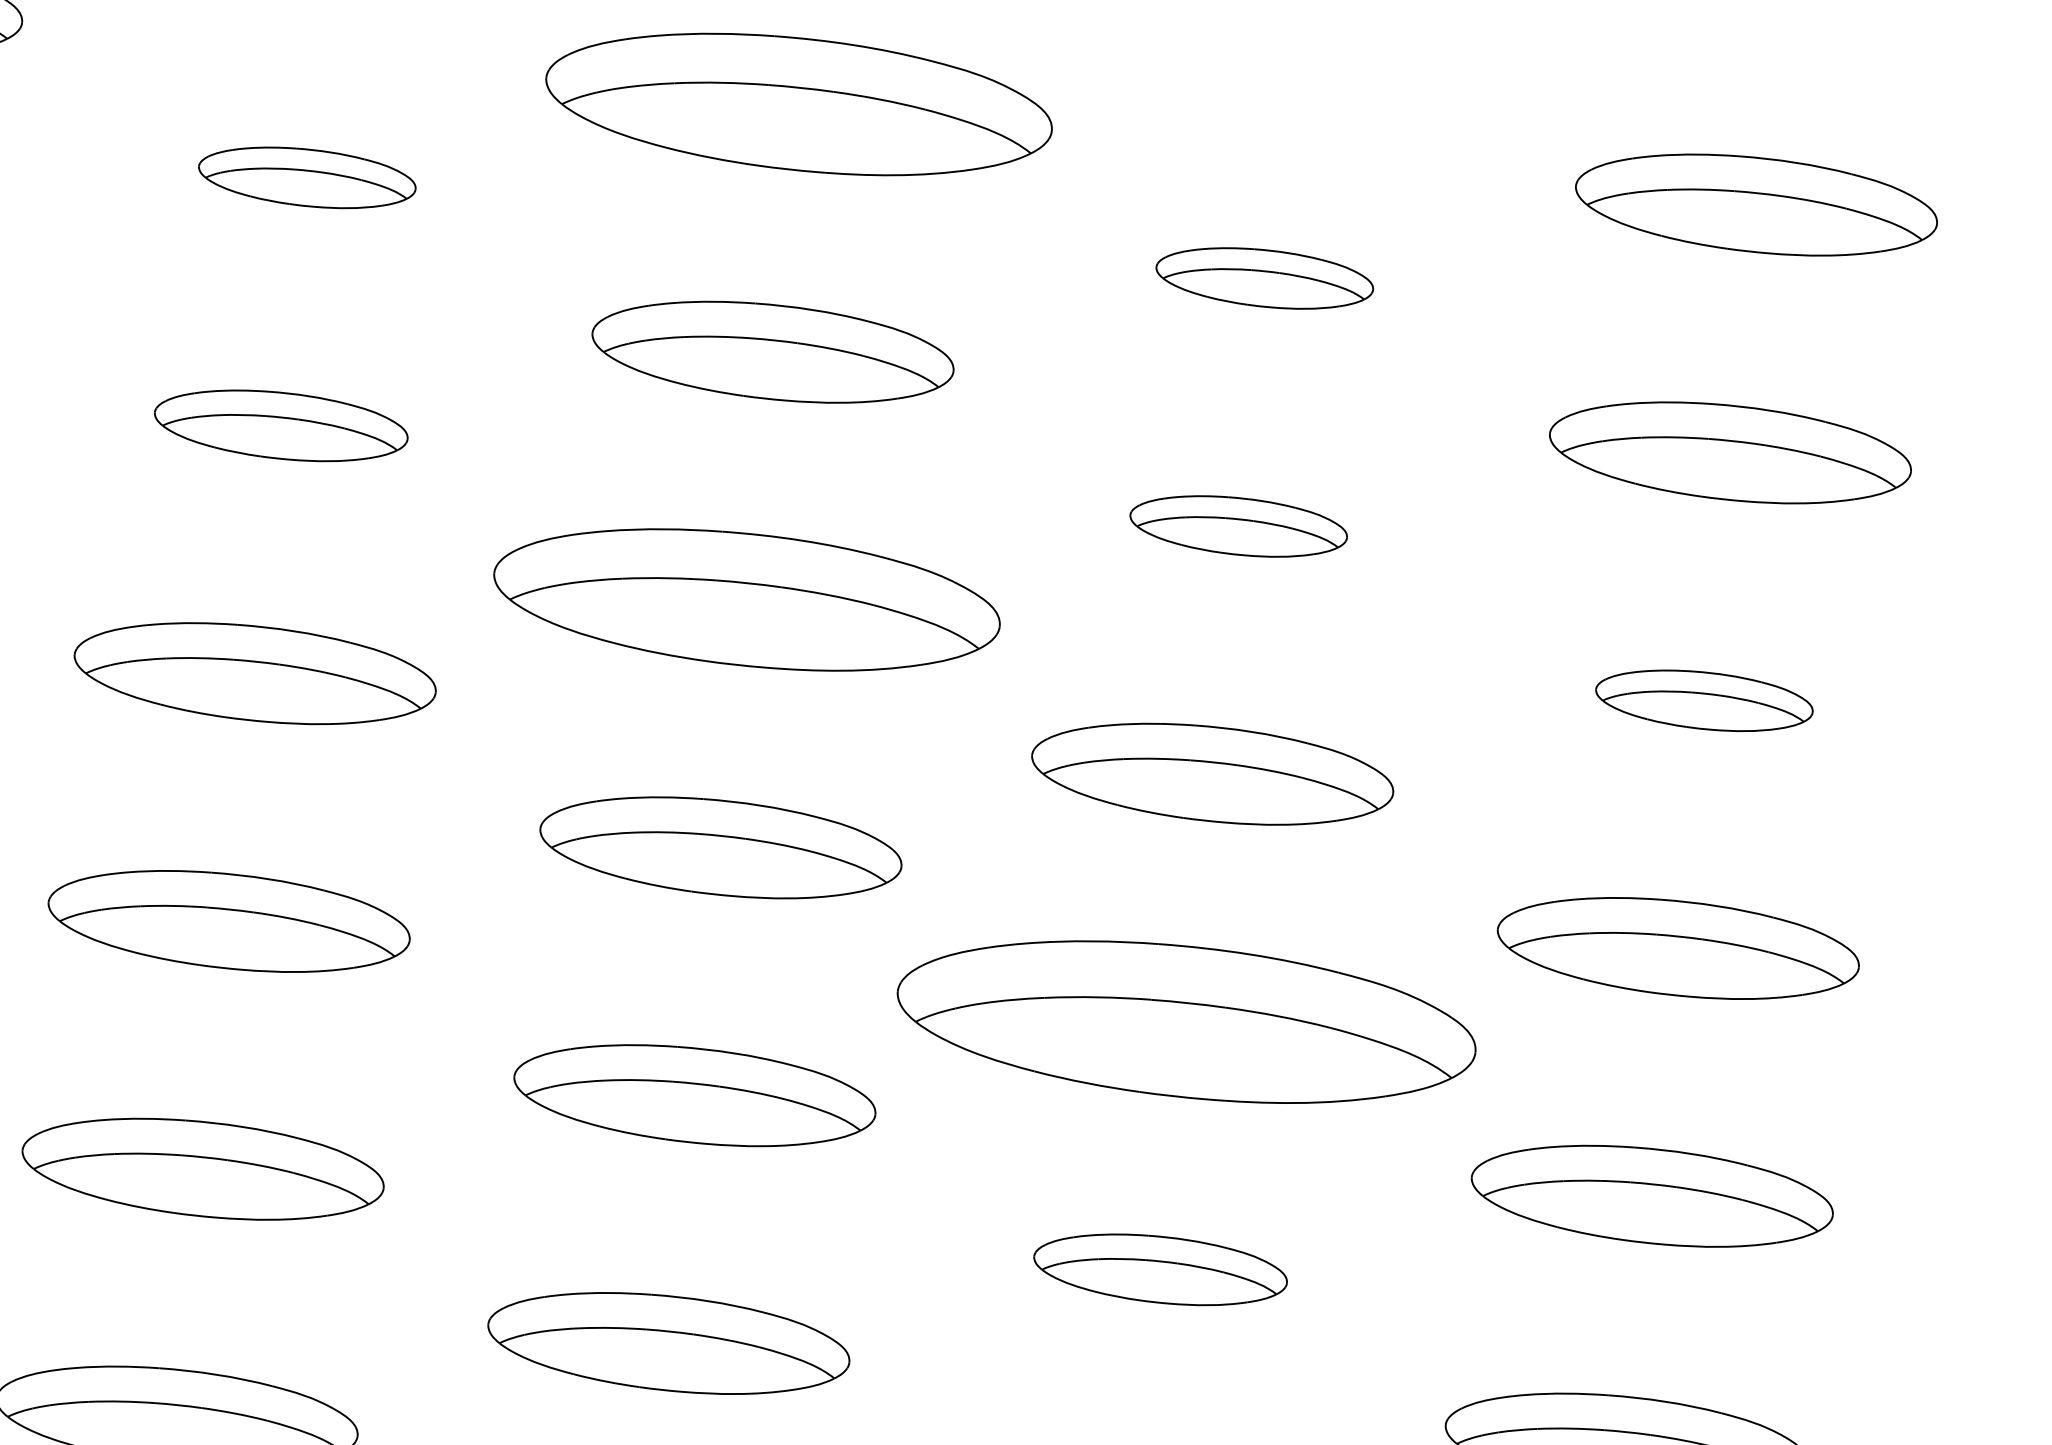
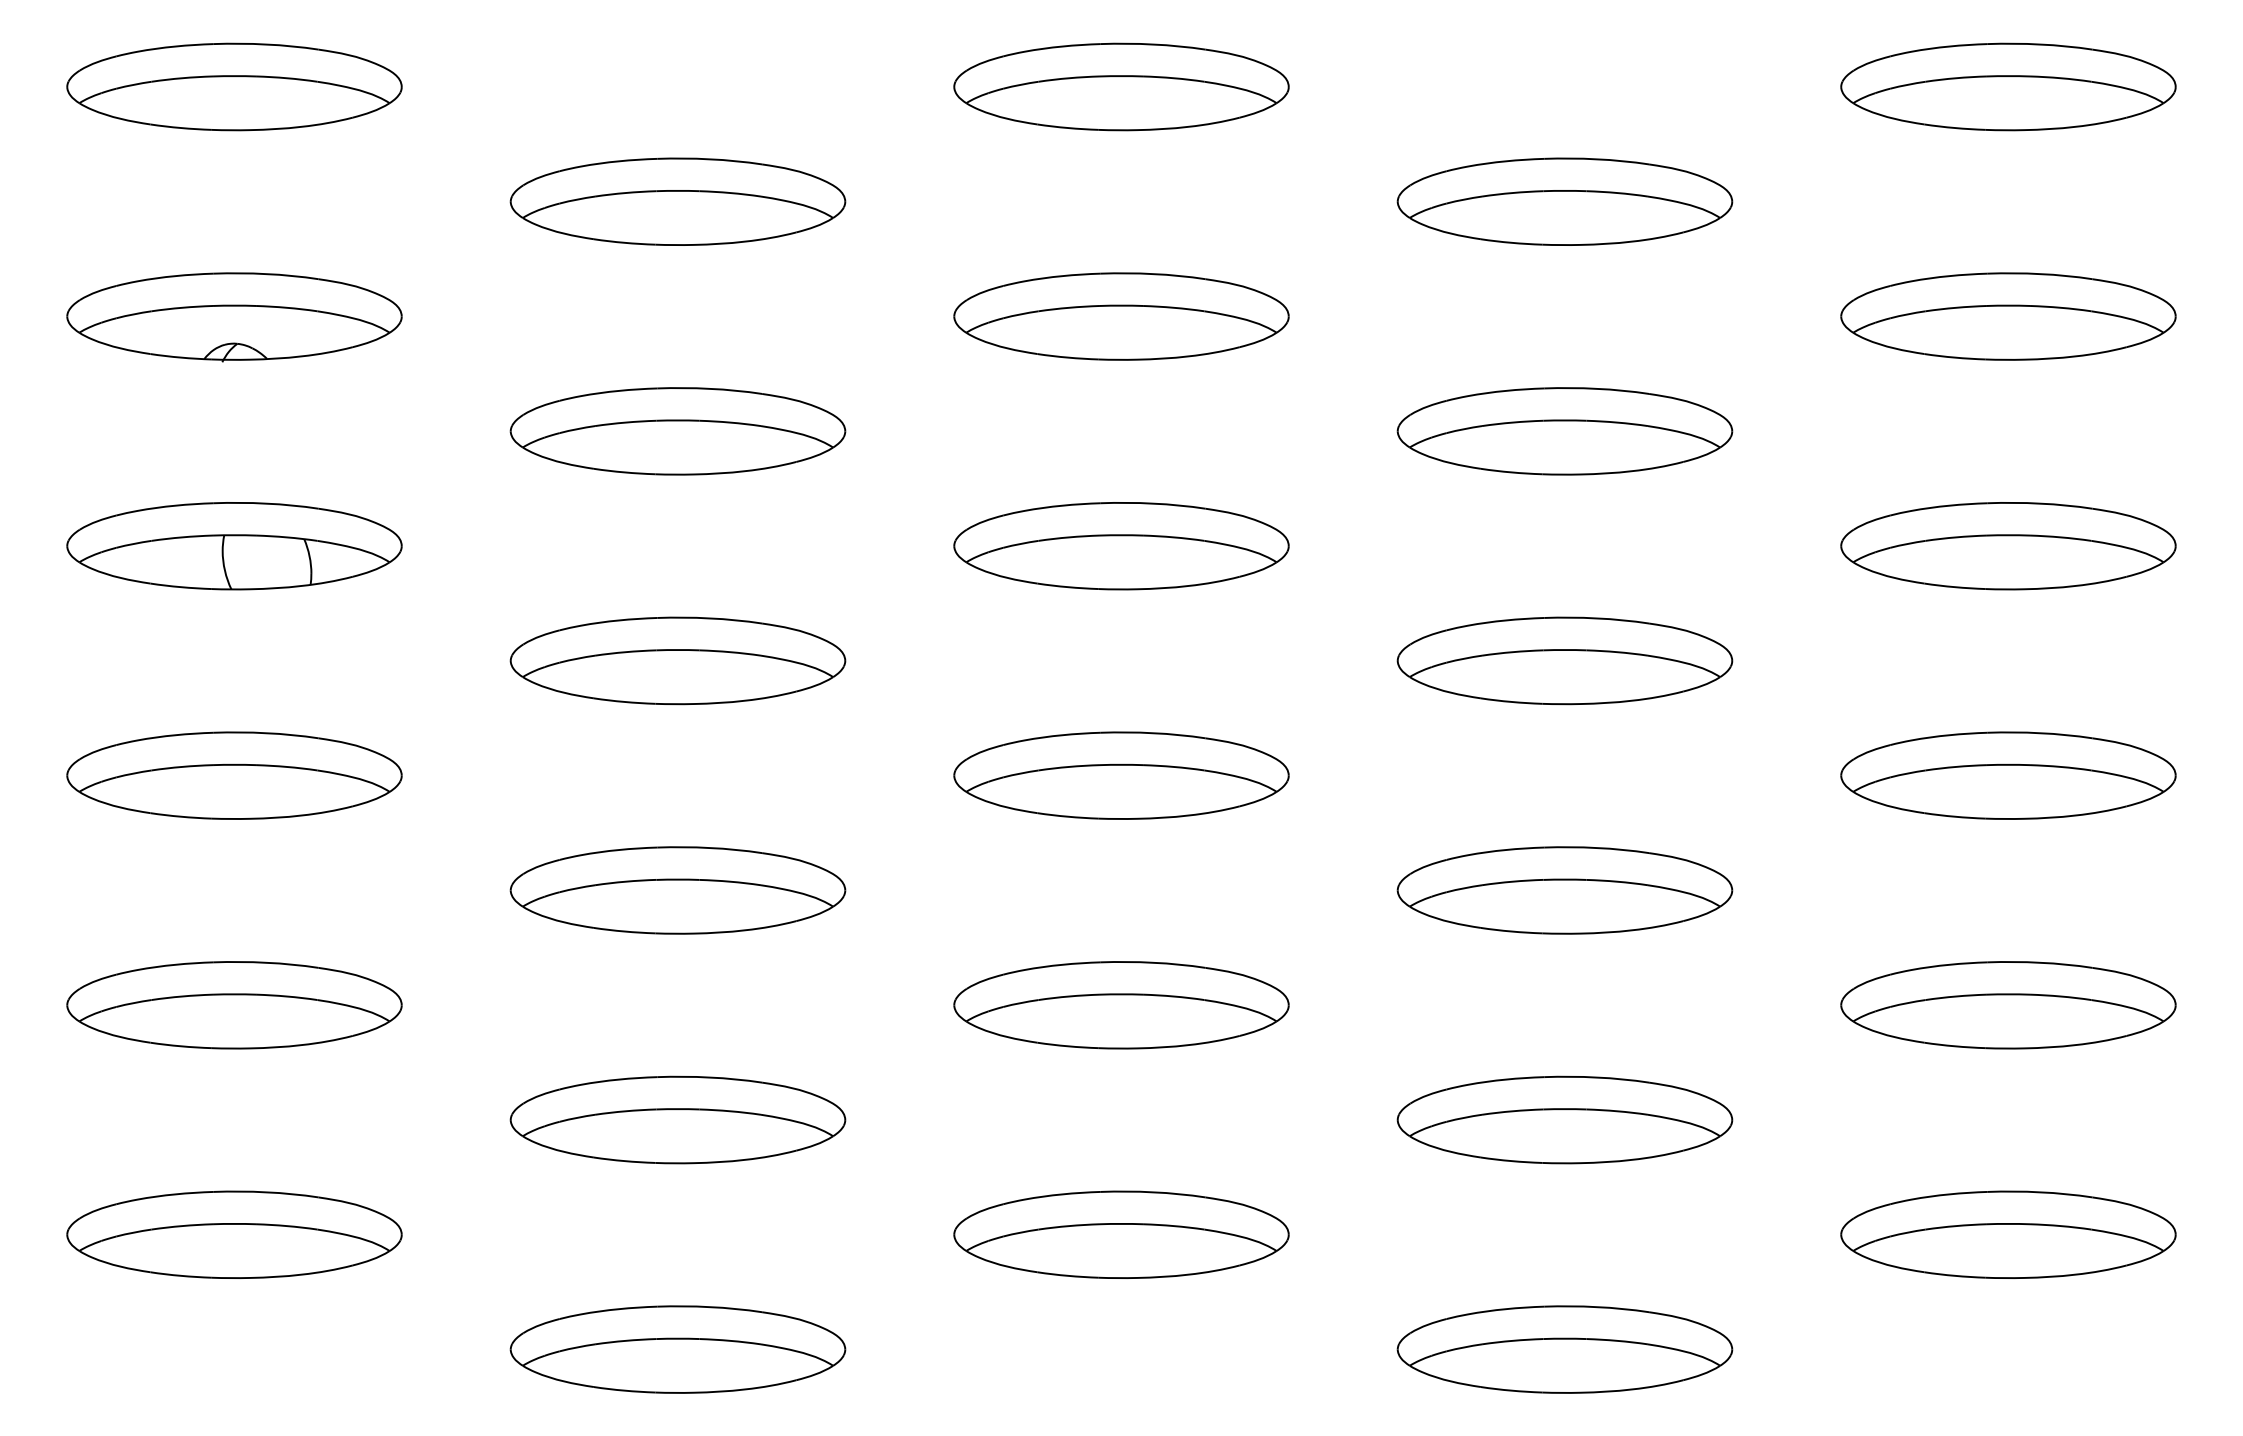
part: (799, 103) -> (1121, 86), size x0.71
part: (306, 177) -> (677, 201), size x1.67
part: (1264, 278) -> (1564, 201), size x1.67
part: (280, 425) -> (677, 431), size x1.43
part: (1238, 526) -> (1564, 431), size x1.67
part: (746, 600) -> (1121, 546), size x0.71
part: (1704, 701) -> (2008, 546), size x1.67
part: (1186, 1021) -> (1564, 890), size x0.62
part: (1160, 1269) -> (1564, 1119), size x1.43

